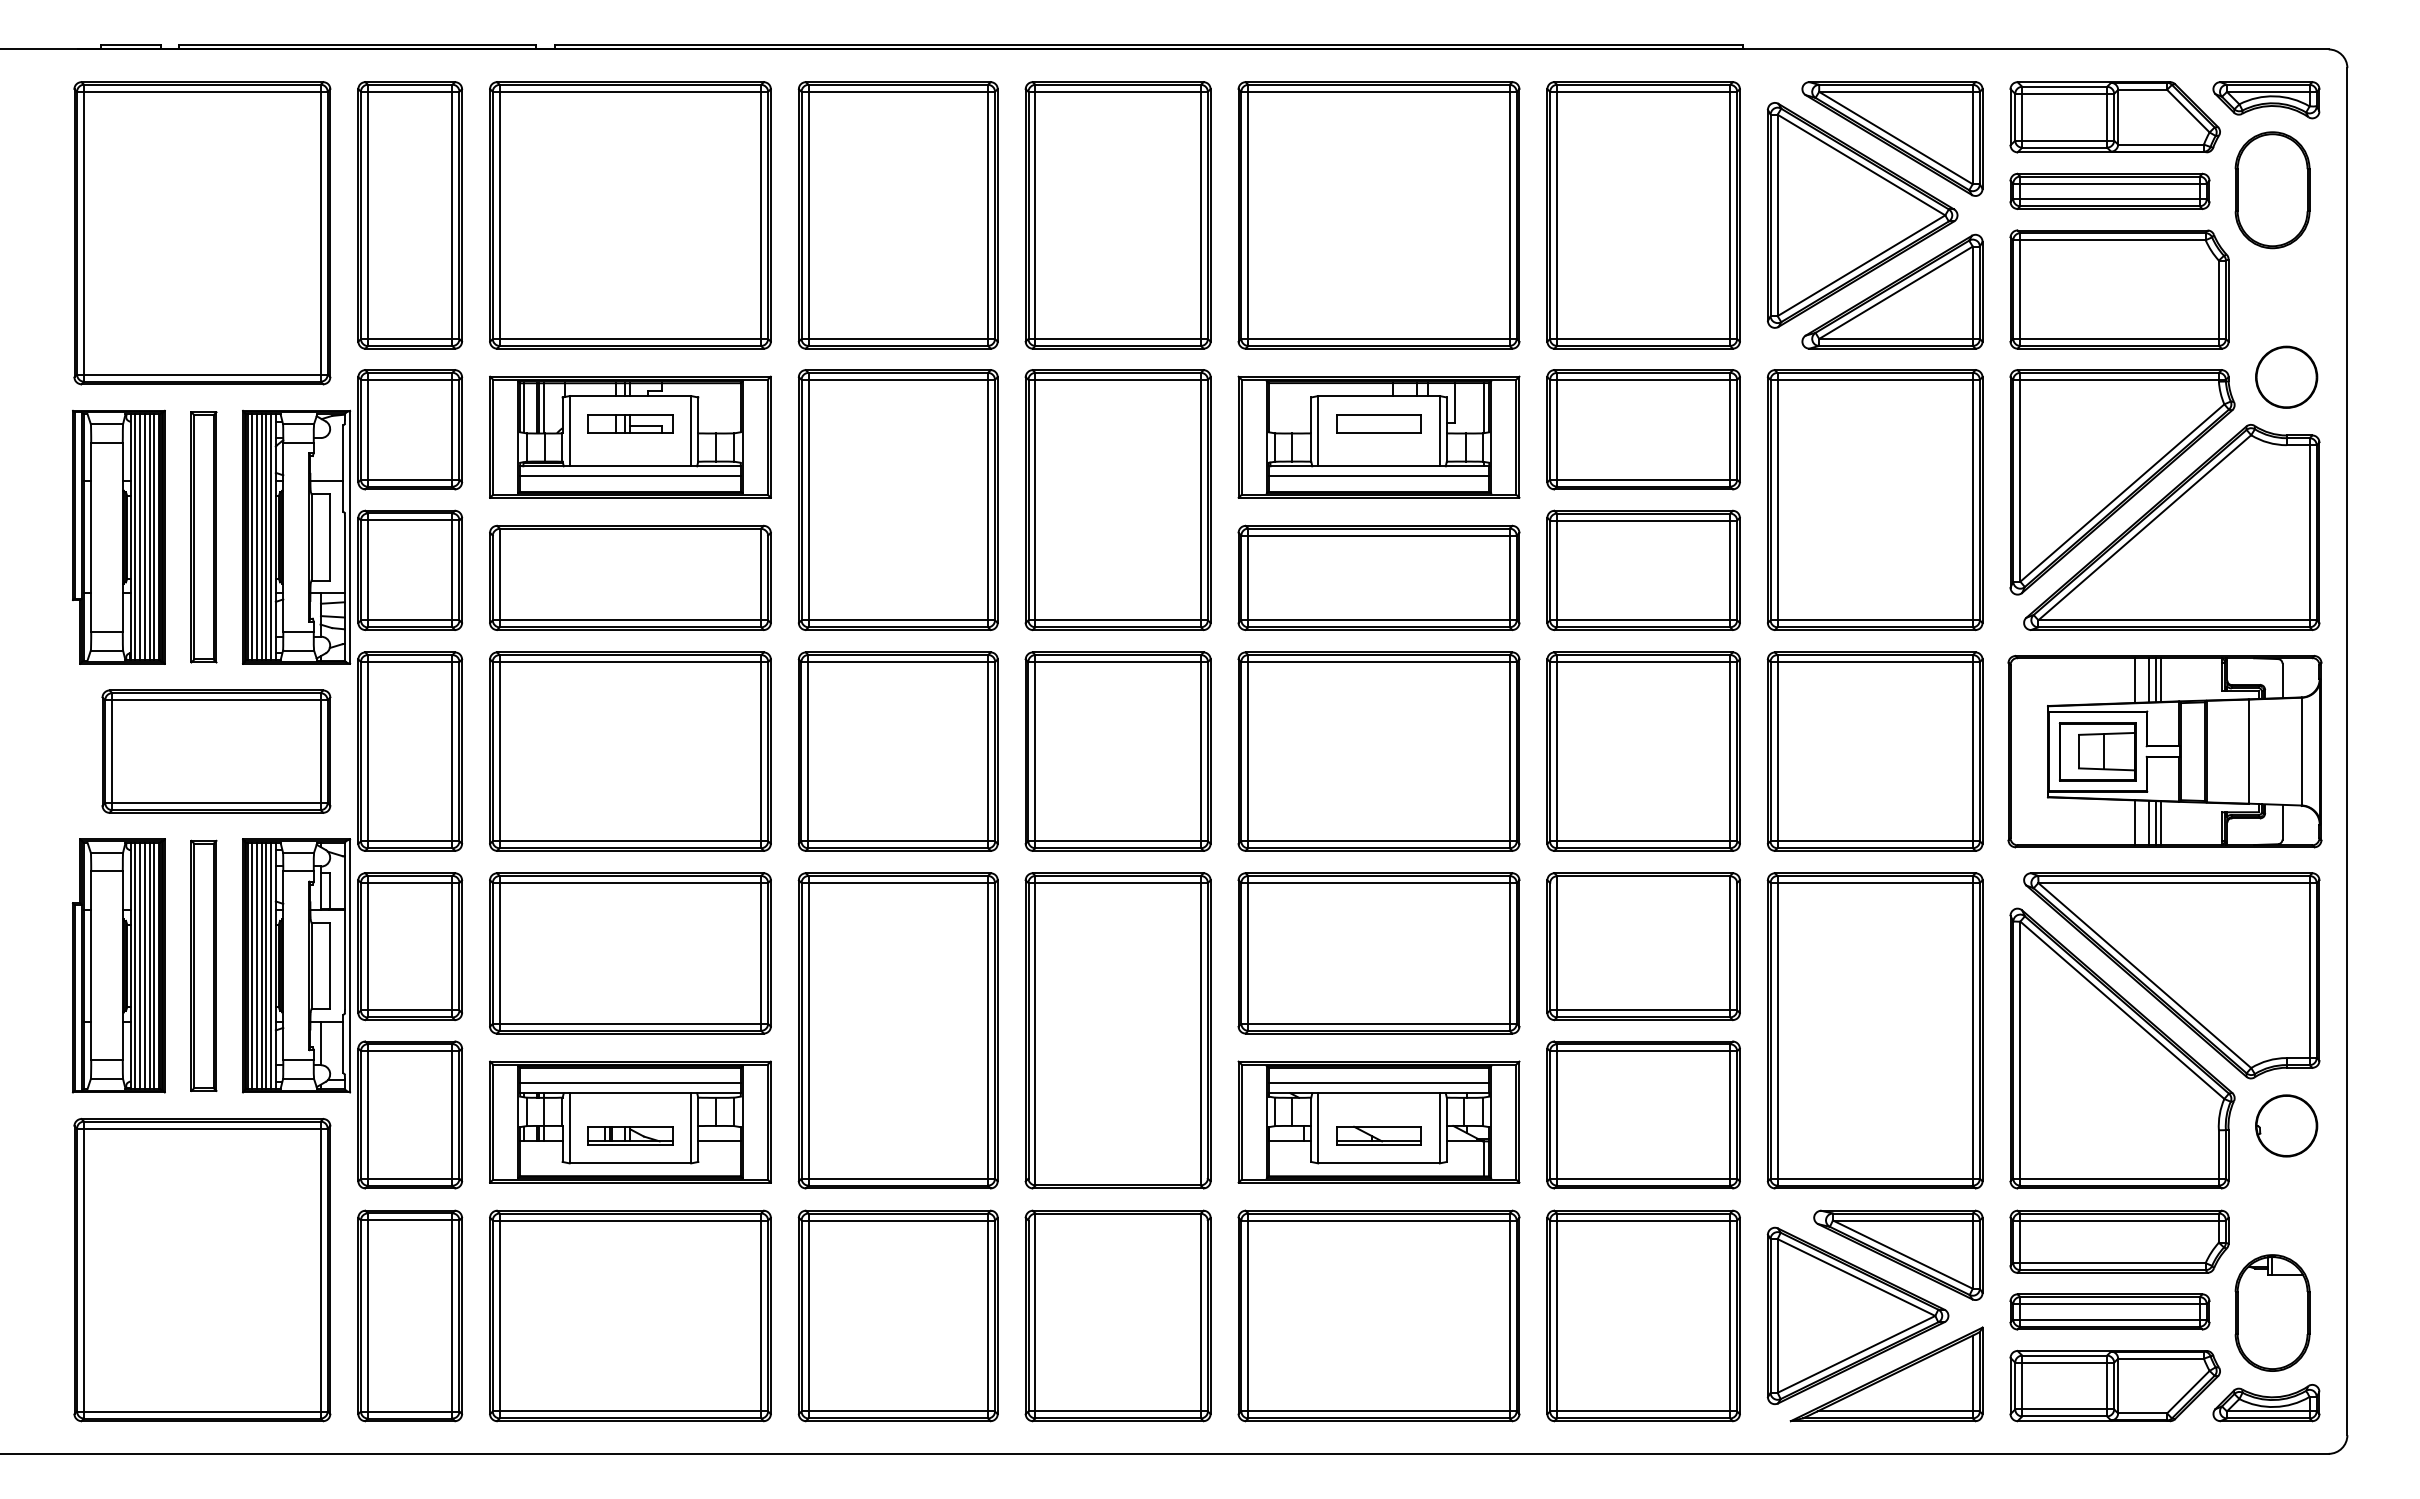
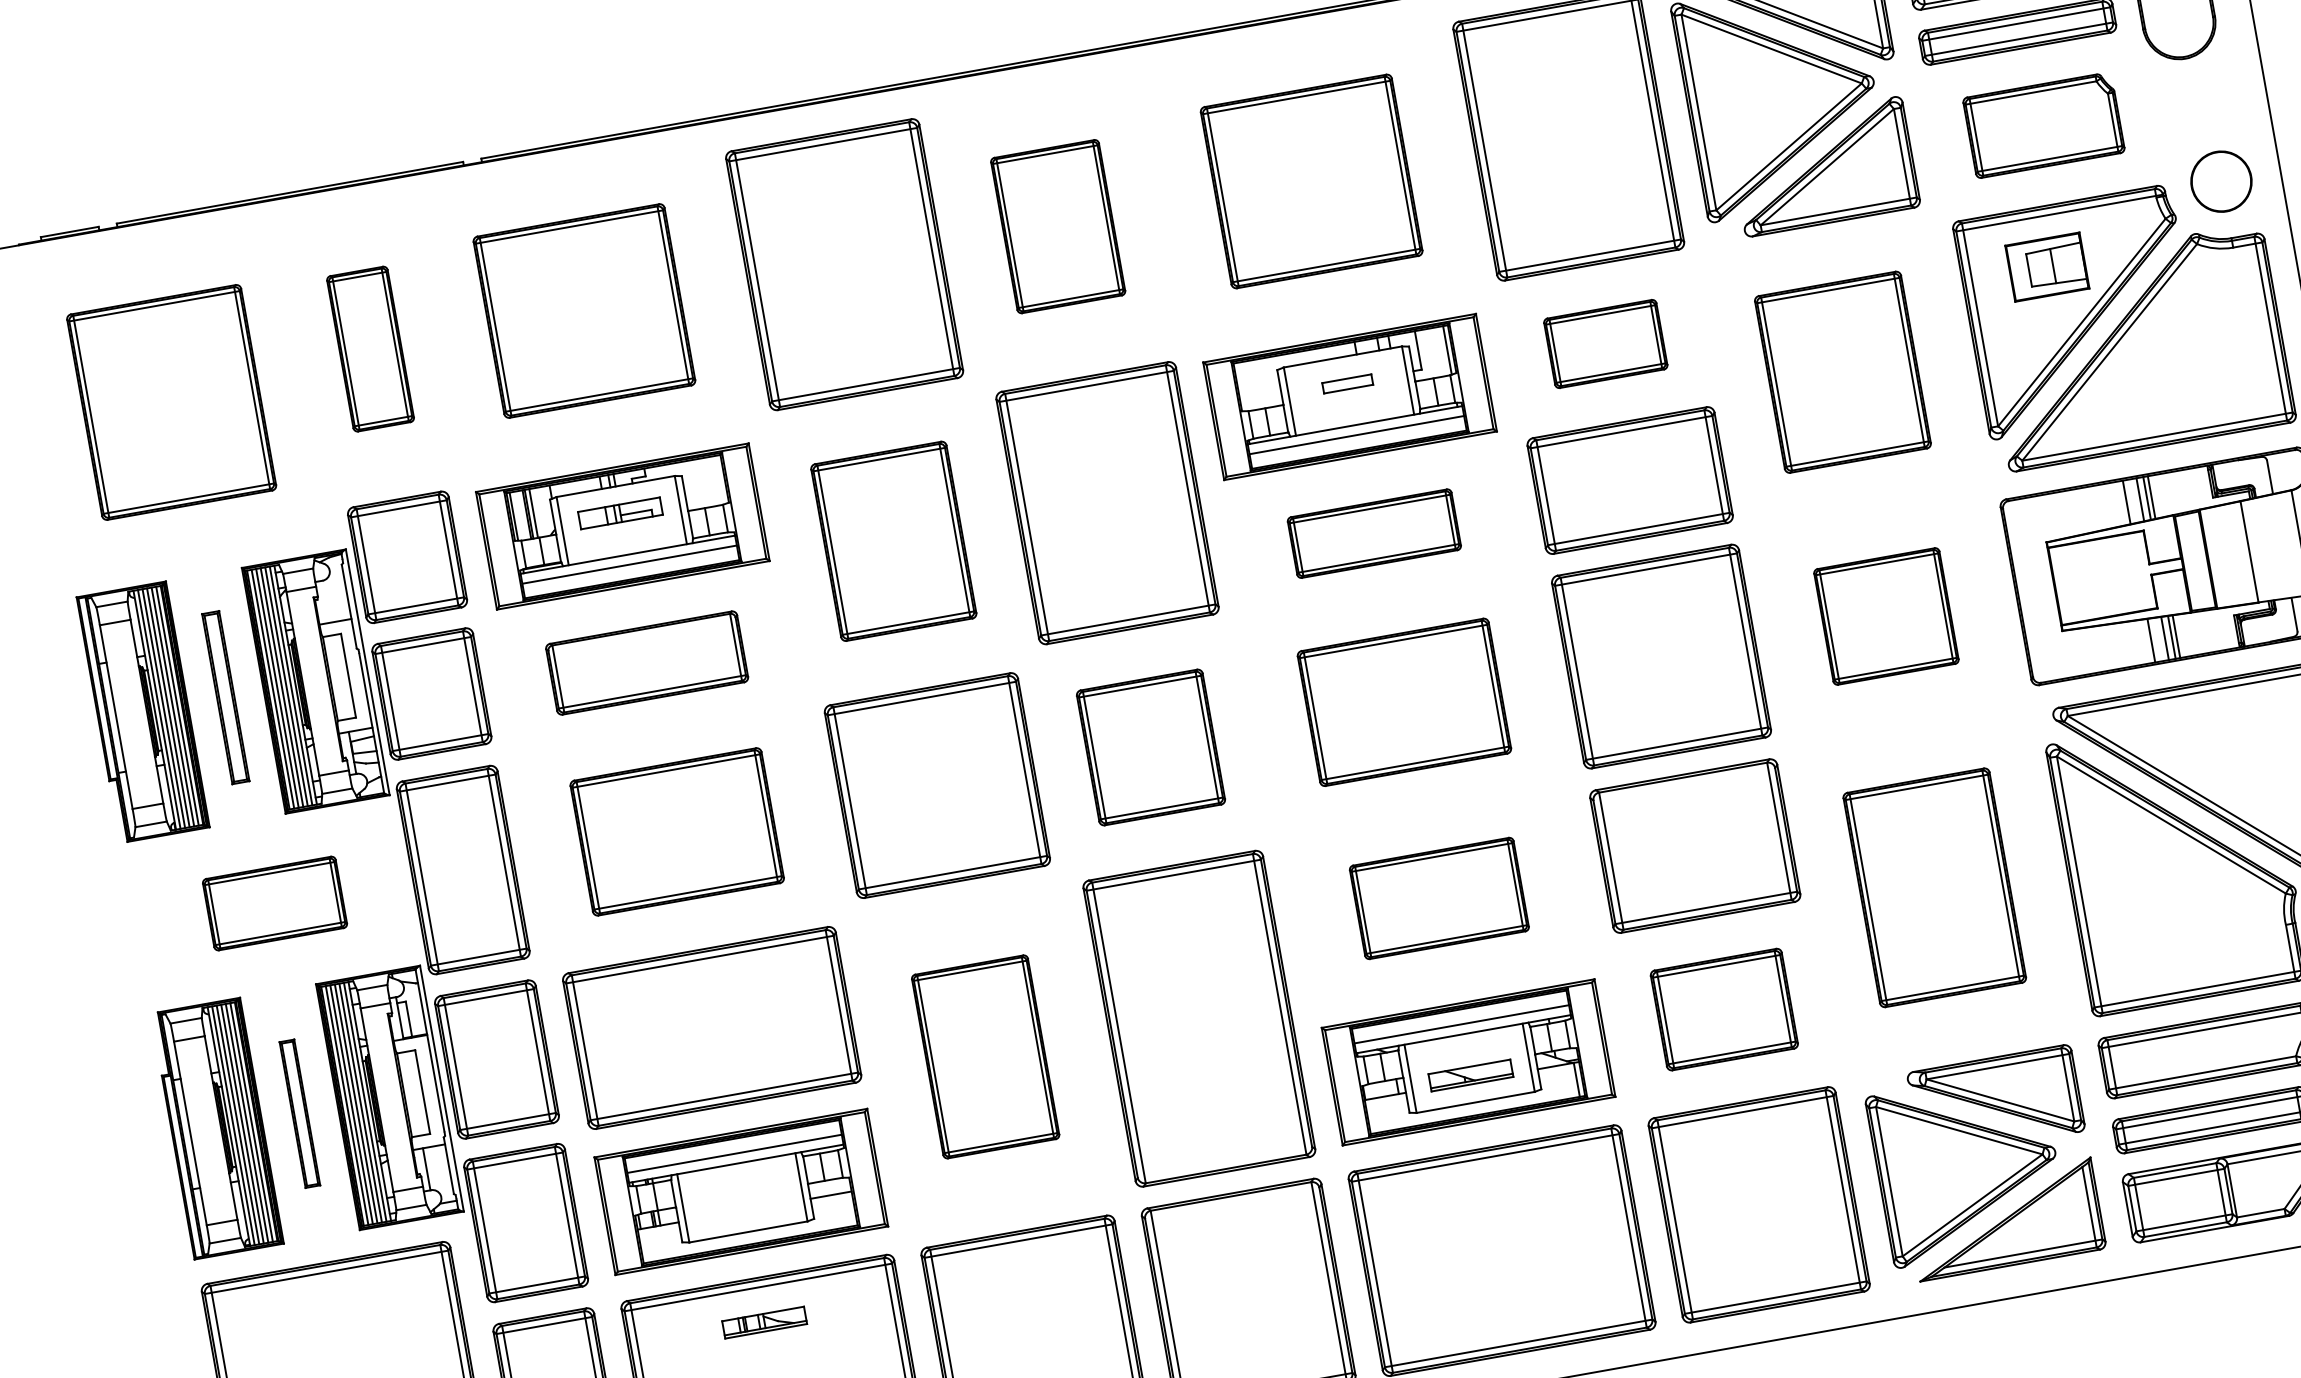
part: (410, 215) -> (370, 349), size x0.6
part: (630, 215) -> (584, 311), size x0.7
part: (1117, 215) -> (1057, 226), size x0.6
part: (1378, 215) -> (1311, 181), size x0.7
part: (202, 233) -> (171, 402), size x0.7
part: (2119, 289) -> (2043, 125), size x0.7
part: (1378, 423) -> (1347, 383), size x0.6
part: (1643, 429) -> (1605, 343), size x0.6
part: (897, 500) -> (893, 541), size x0.7
part: (1874, 500) -> (1842, 372), size x0.7
part: (203, 537) -> (225, 697), size x0.7
part: (630, 577) -> (647, 662), size x0.7
part: (1378, 577) -> (1373, 533), size x0.6
part: (216, 751) -> (275, 903), size x0.6
part: (630, 751) -> (677, 831), size x0.7
part: (1117, 751) -> (1150, 747), size x0.7
part: (1378, 751) -> (1403, 702), size x0.7
part: (1874, 751) -> (1885, 616), size x0.6
part: (2097, 751) -> (2047, 267), moved
part: (1378, 953) -> (1438, 898), size x0.6
part: (203, 965) -> (299, 1113), size x0.6
part: (897, 1030) -> (984, 1056), size x0.6
part: (1874, 1030) -> (1934, 887), size x0.7
part: (1643, 1114) -> (1724, 1009), size x0.7
part: (630, 1135) -> (764, 1322), moved

